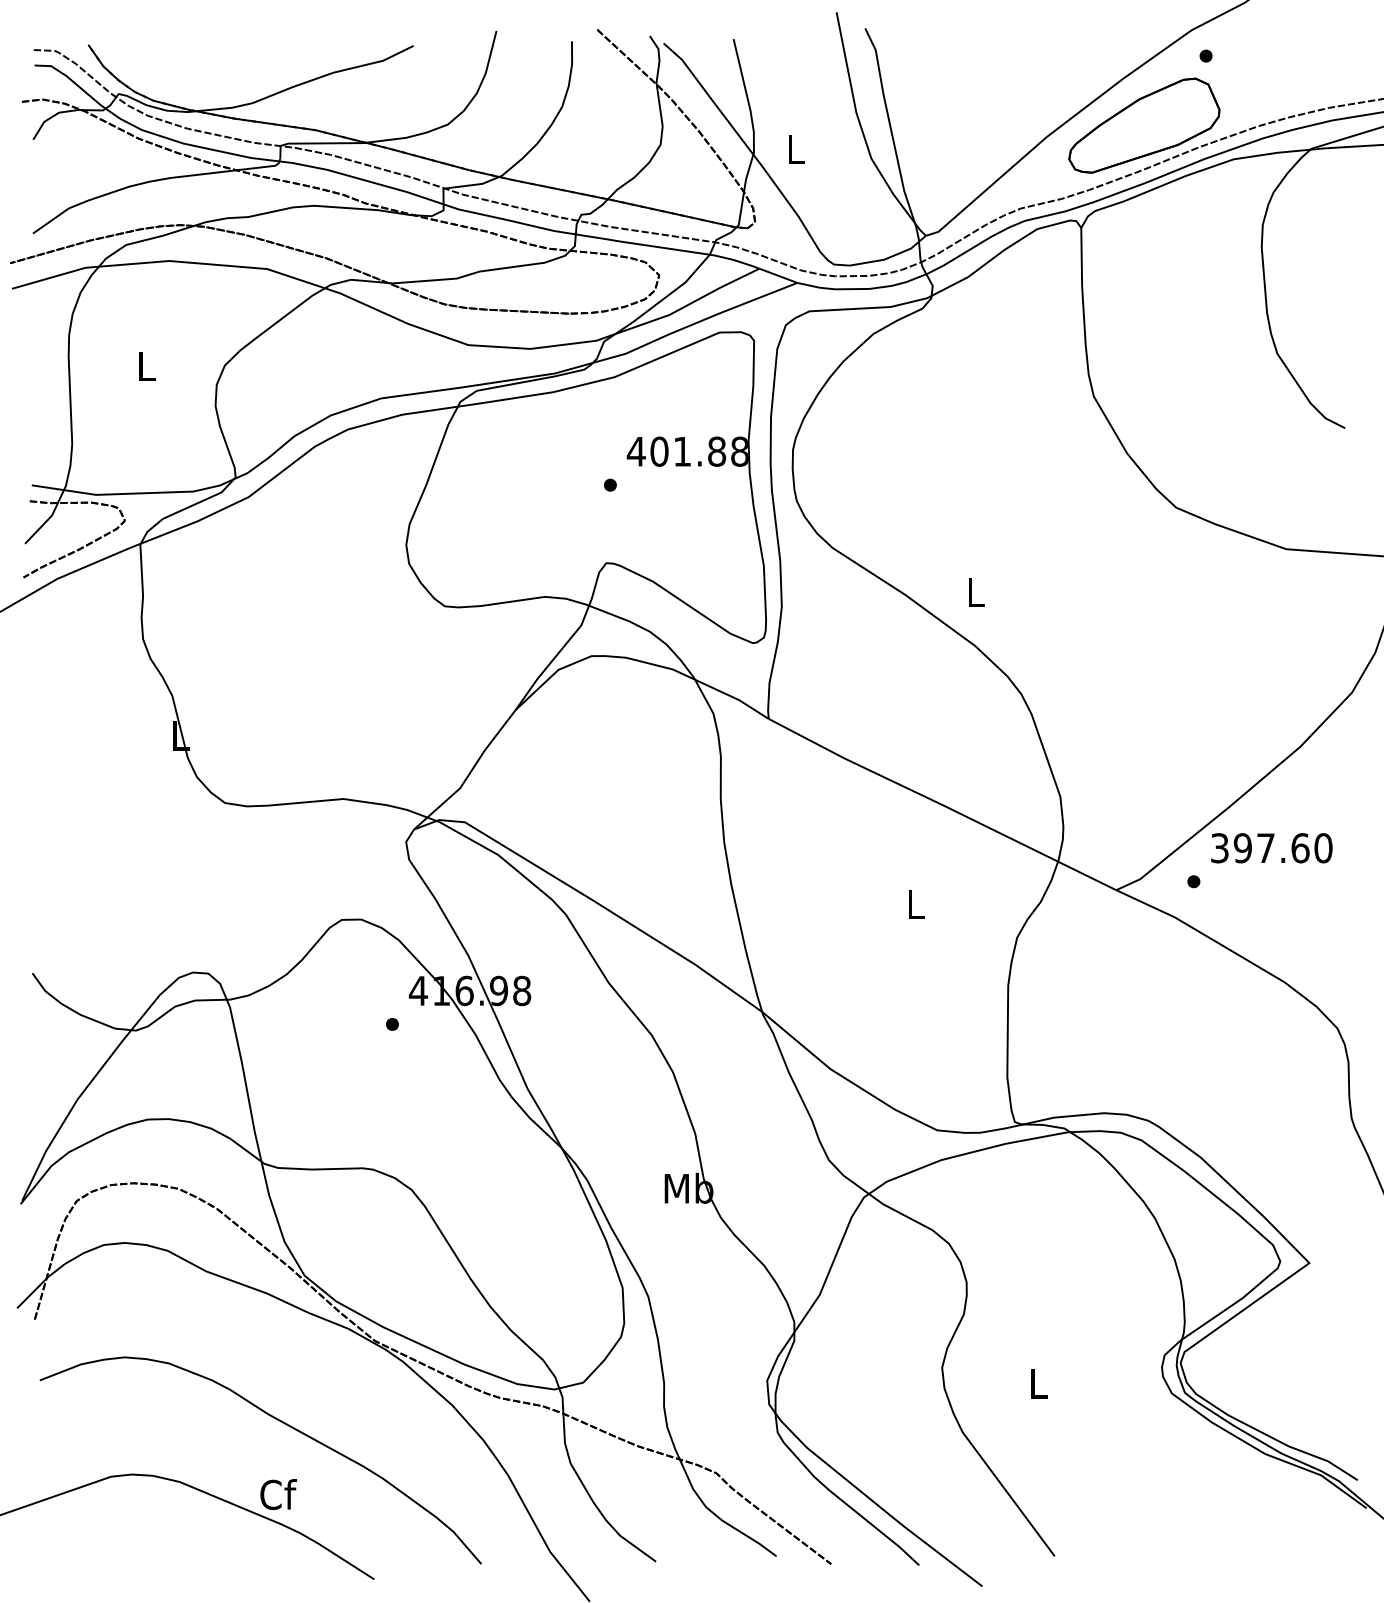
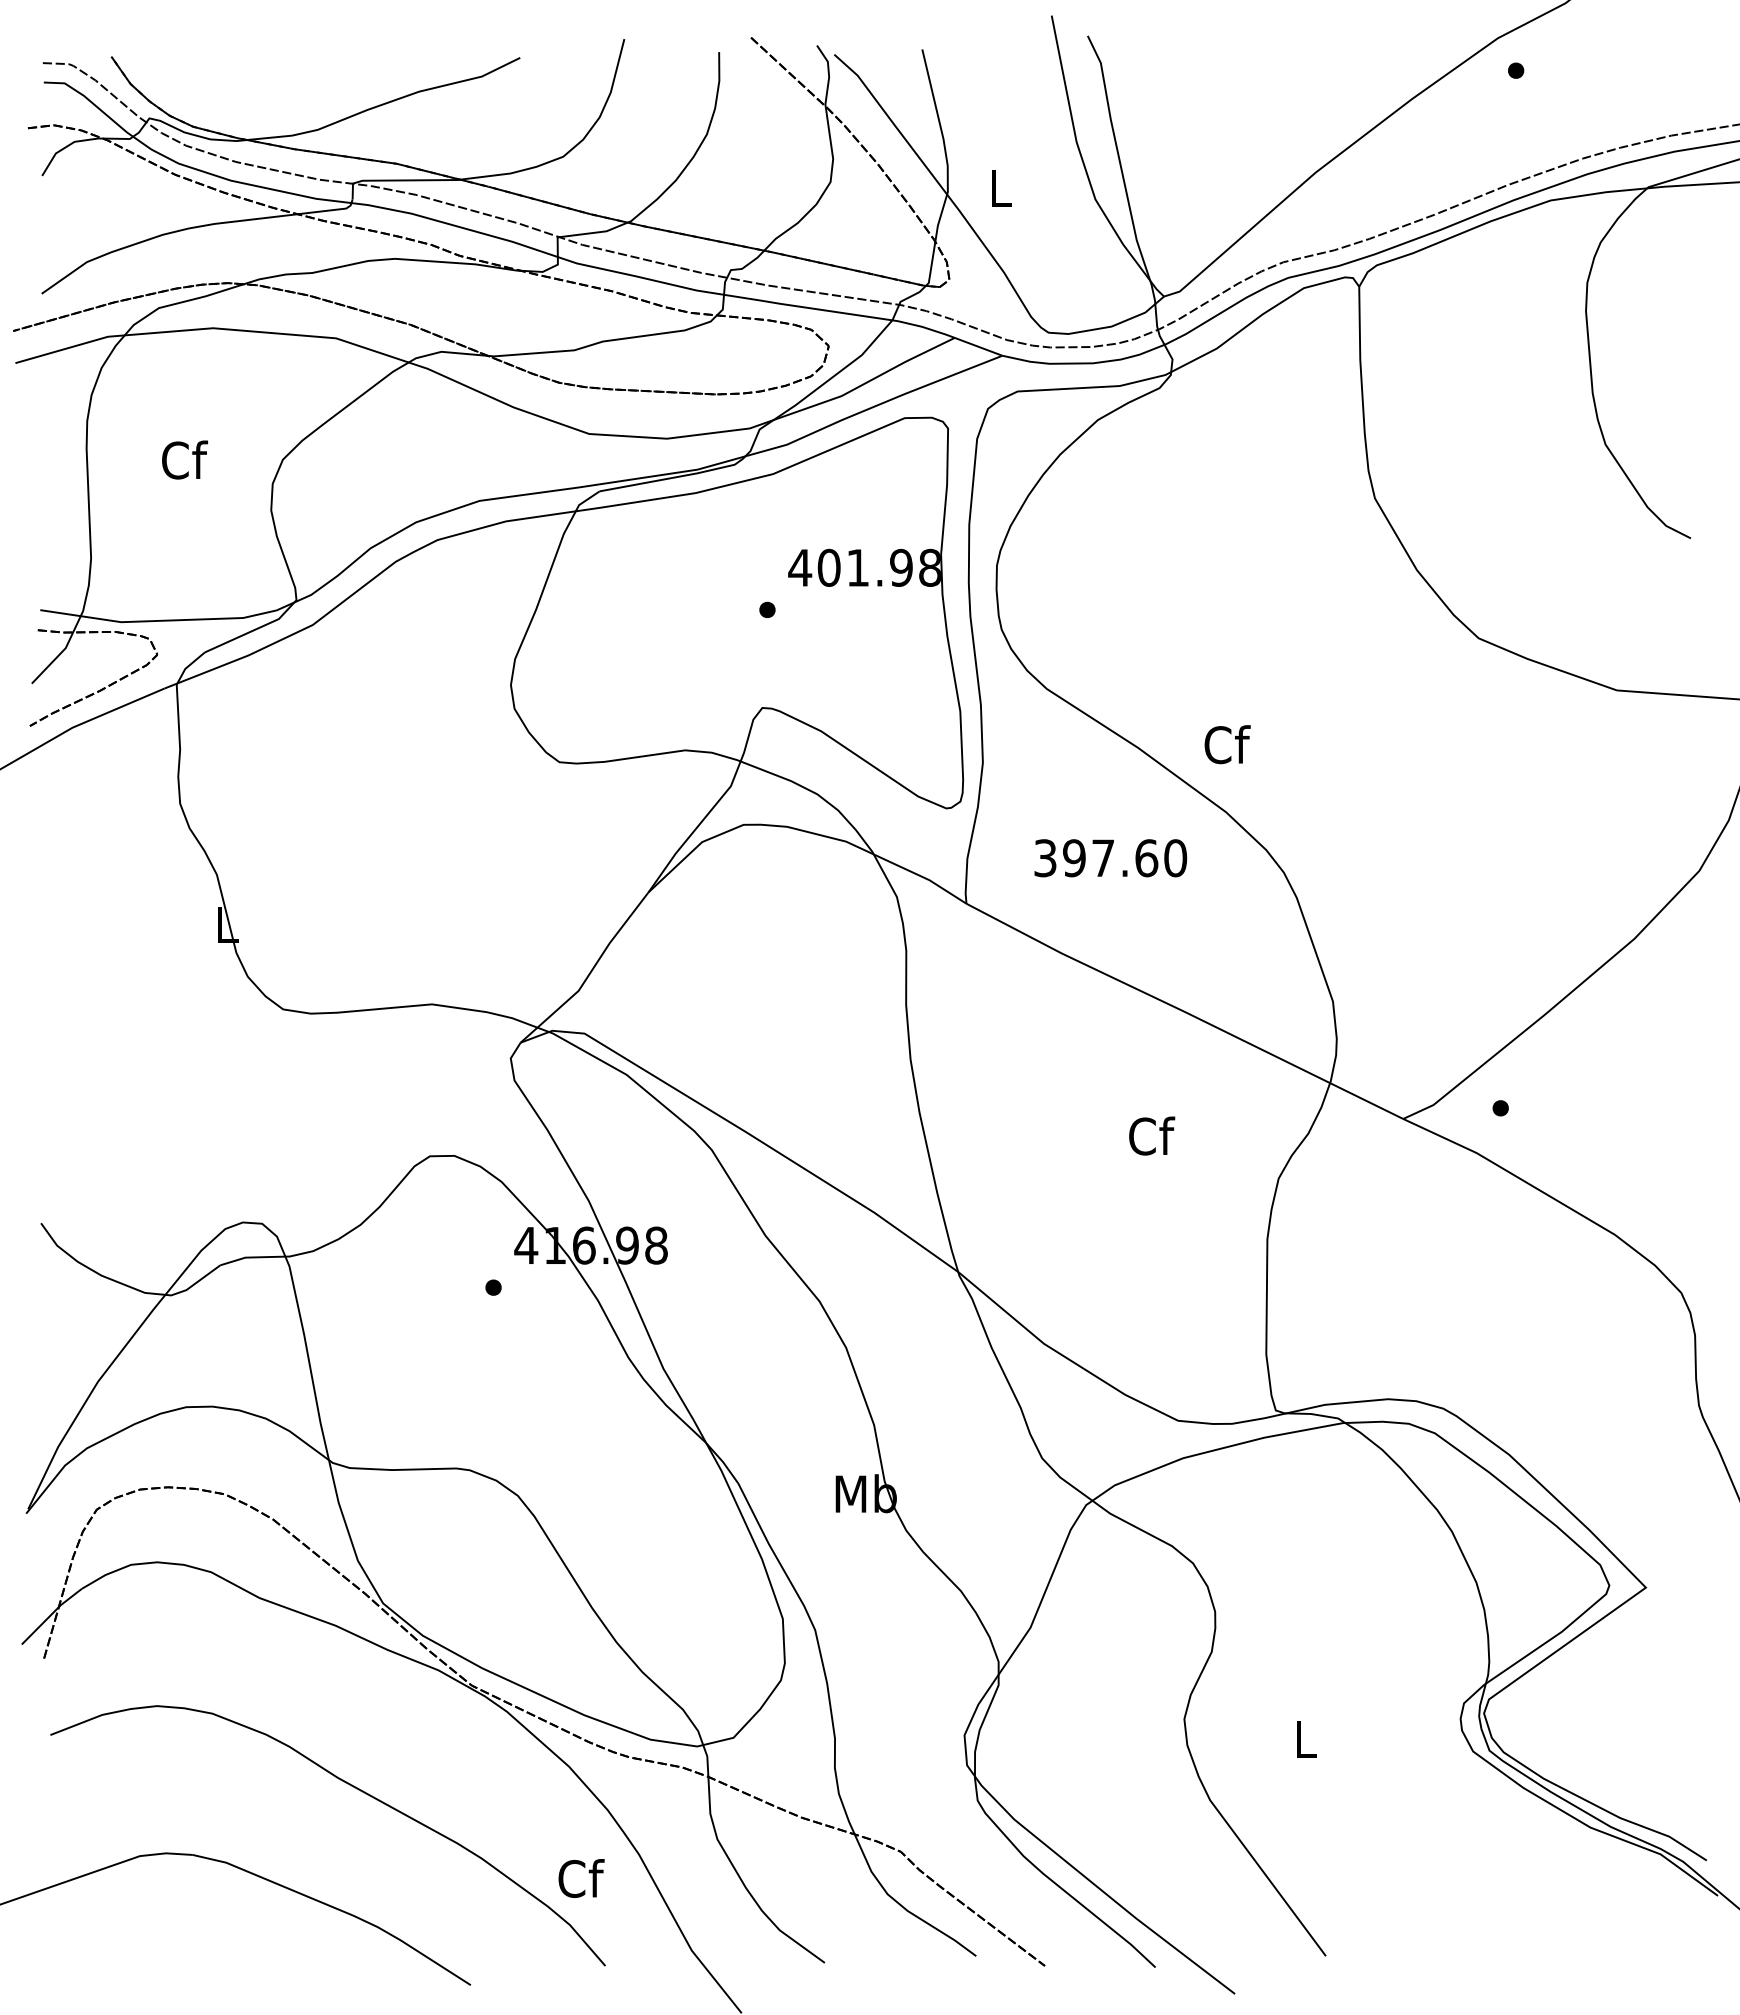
part: (1144, 125) -> (1438, 158), removed
text: (147, 365) -> (185, 459), L -> Cf
text: (717, 451) -> (901, 567), 401.88 -> 401.98
text: (976, 592) -> (1227, 744), L -> Cf
text: (1271, 848) -> (1110, 858), moved
text: (916, 903) -> (1152, 1135), L -> Cf
text: (278, 1494) -> (581, 1878), moved

